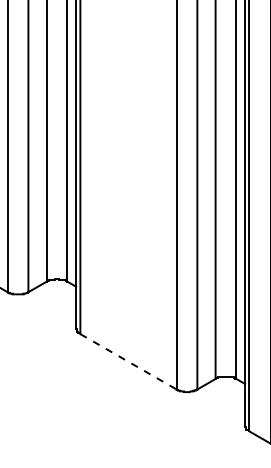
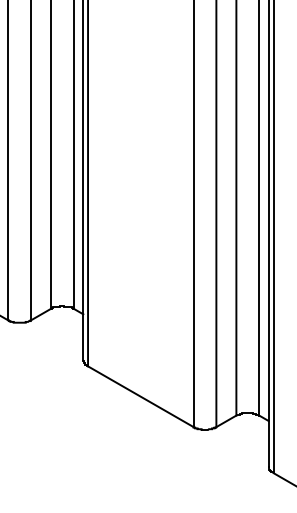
line: (128, 361) -> (140, 396), dashed -> solid

